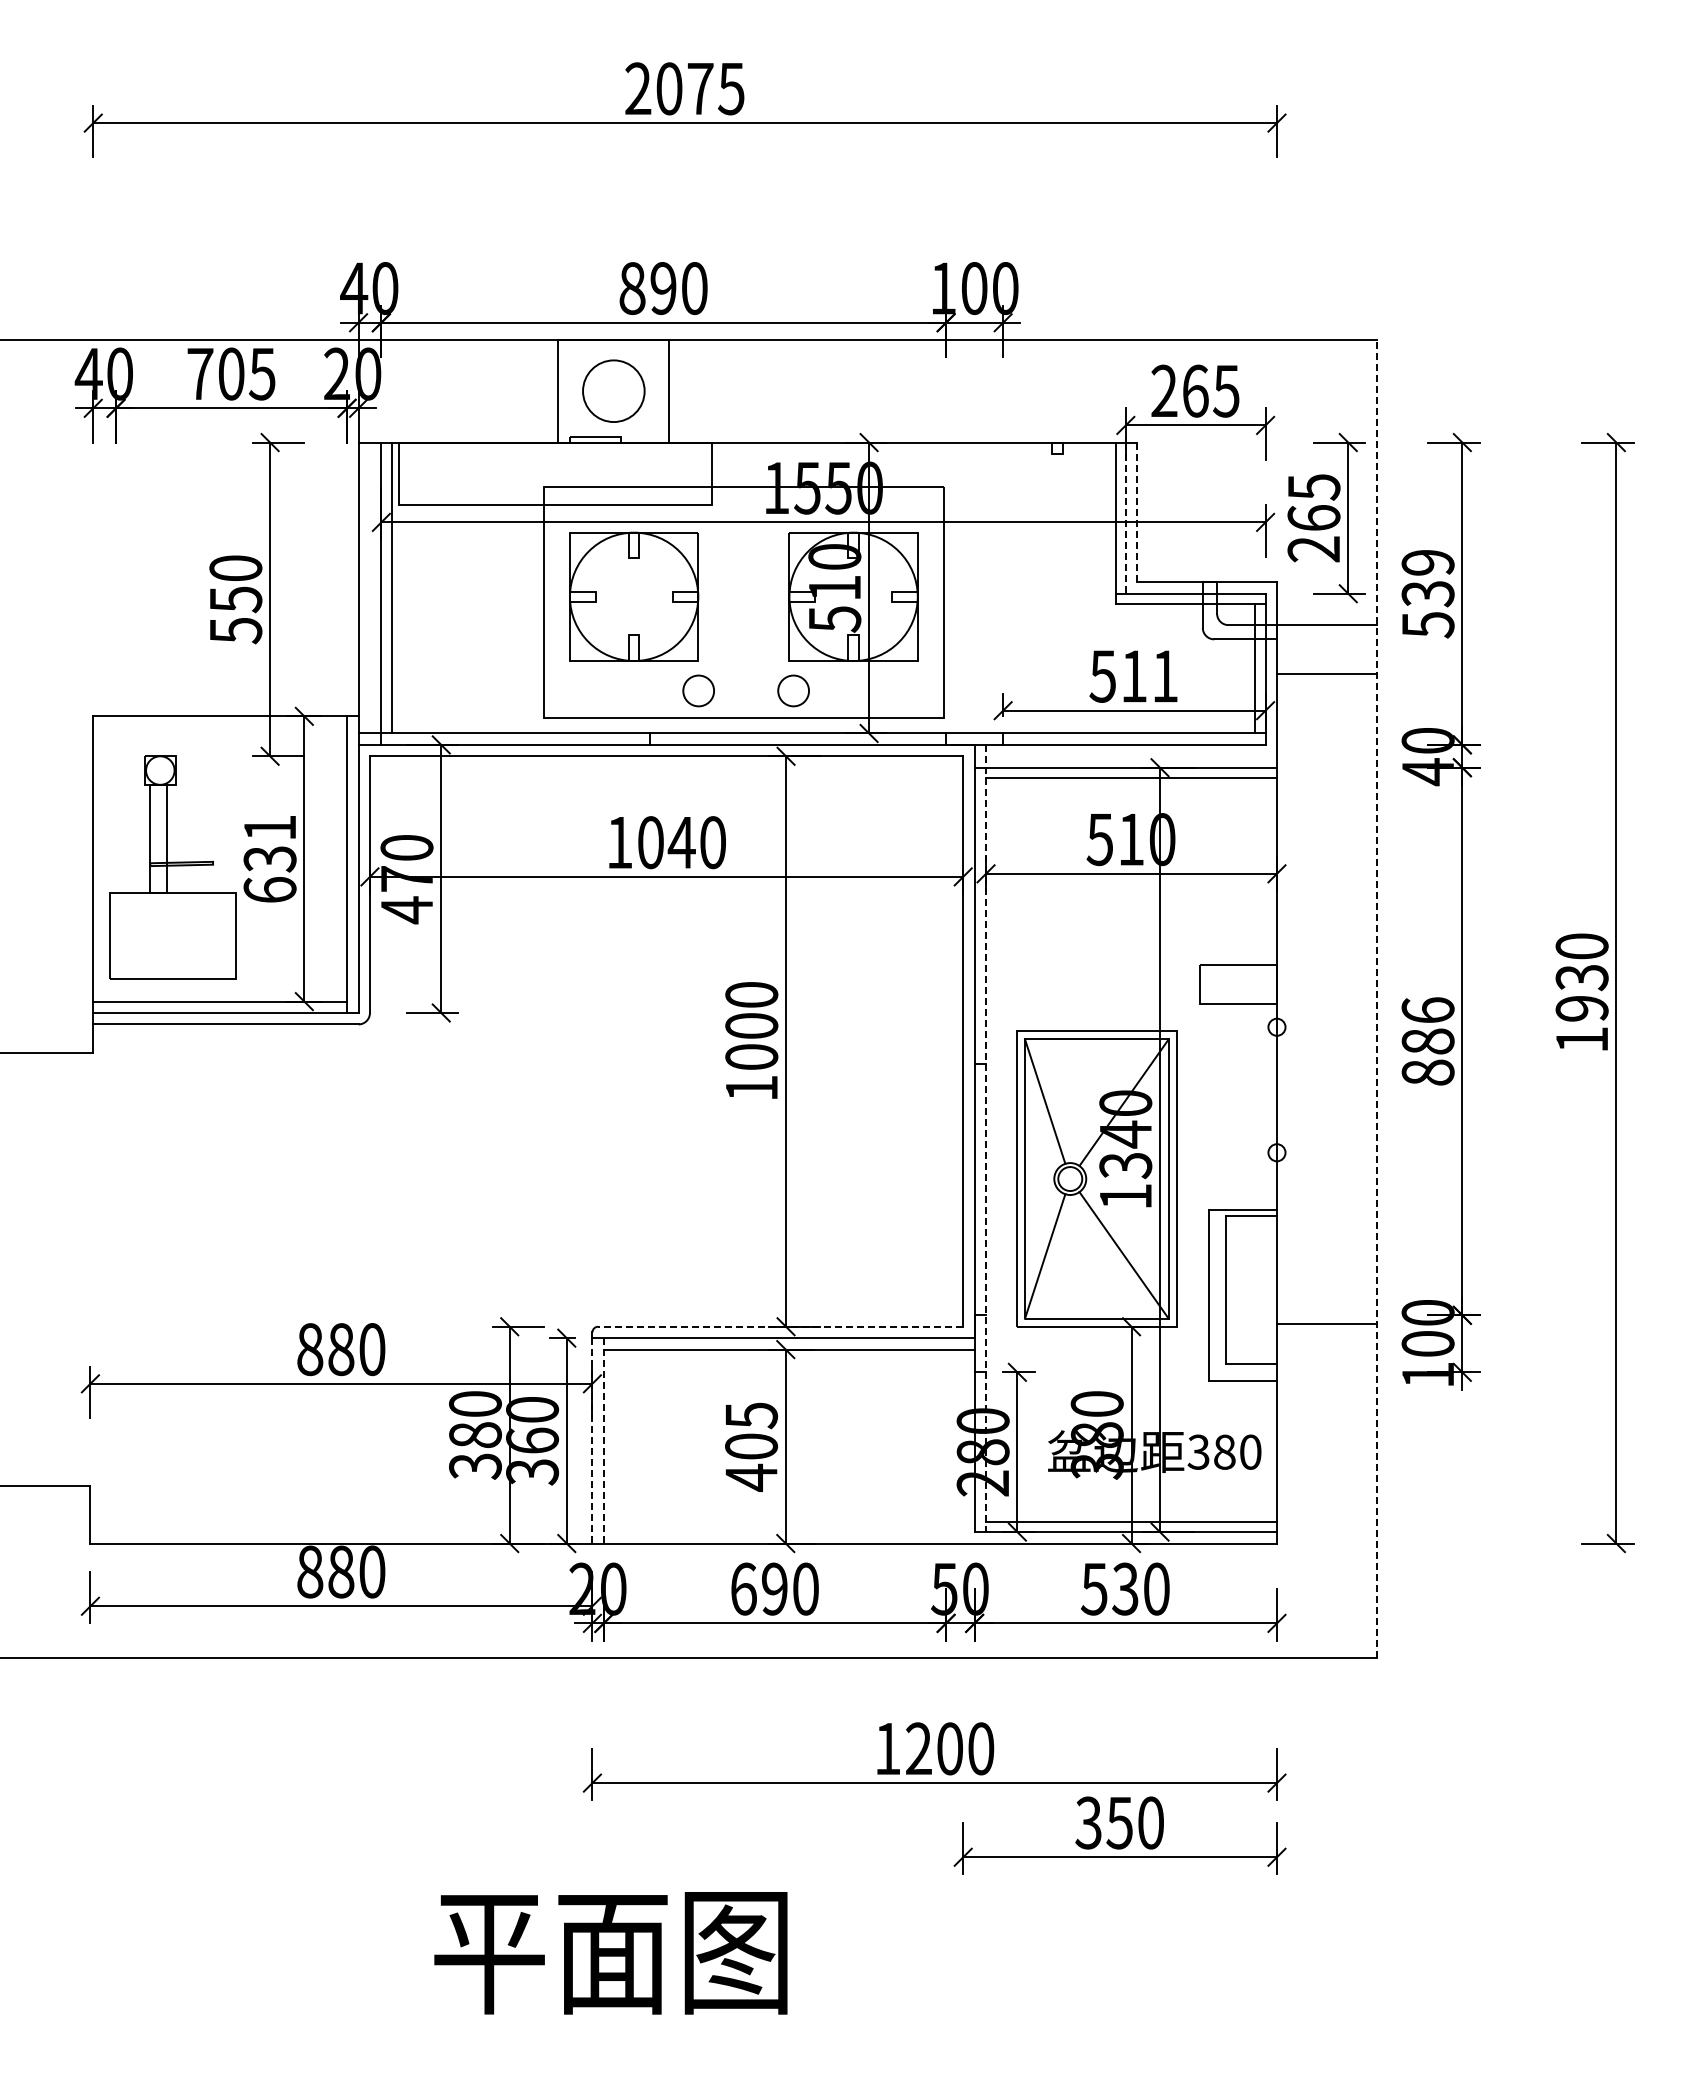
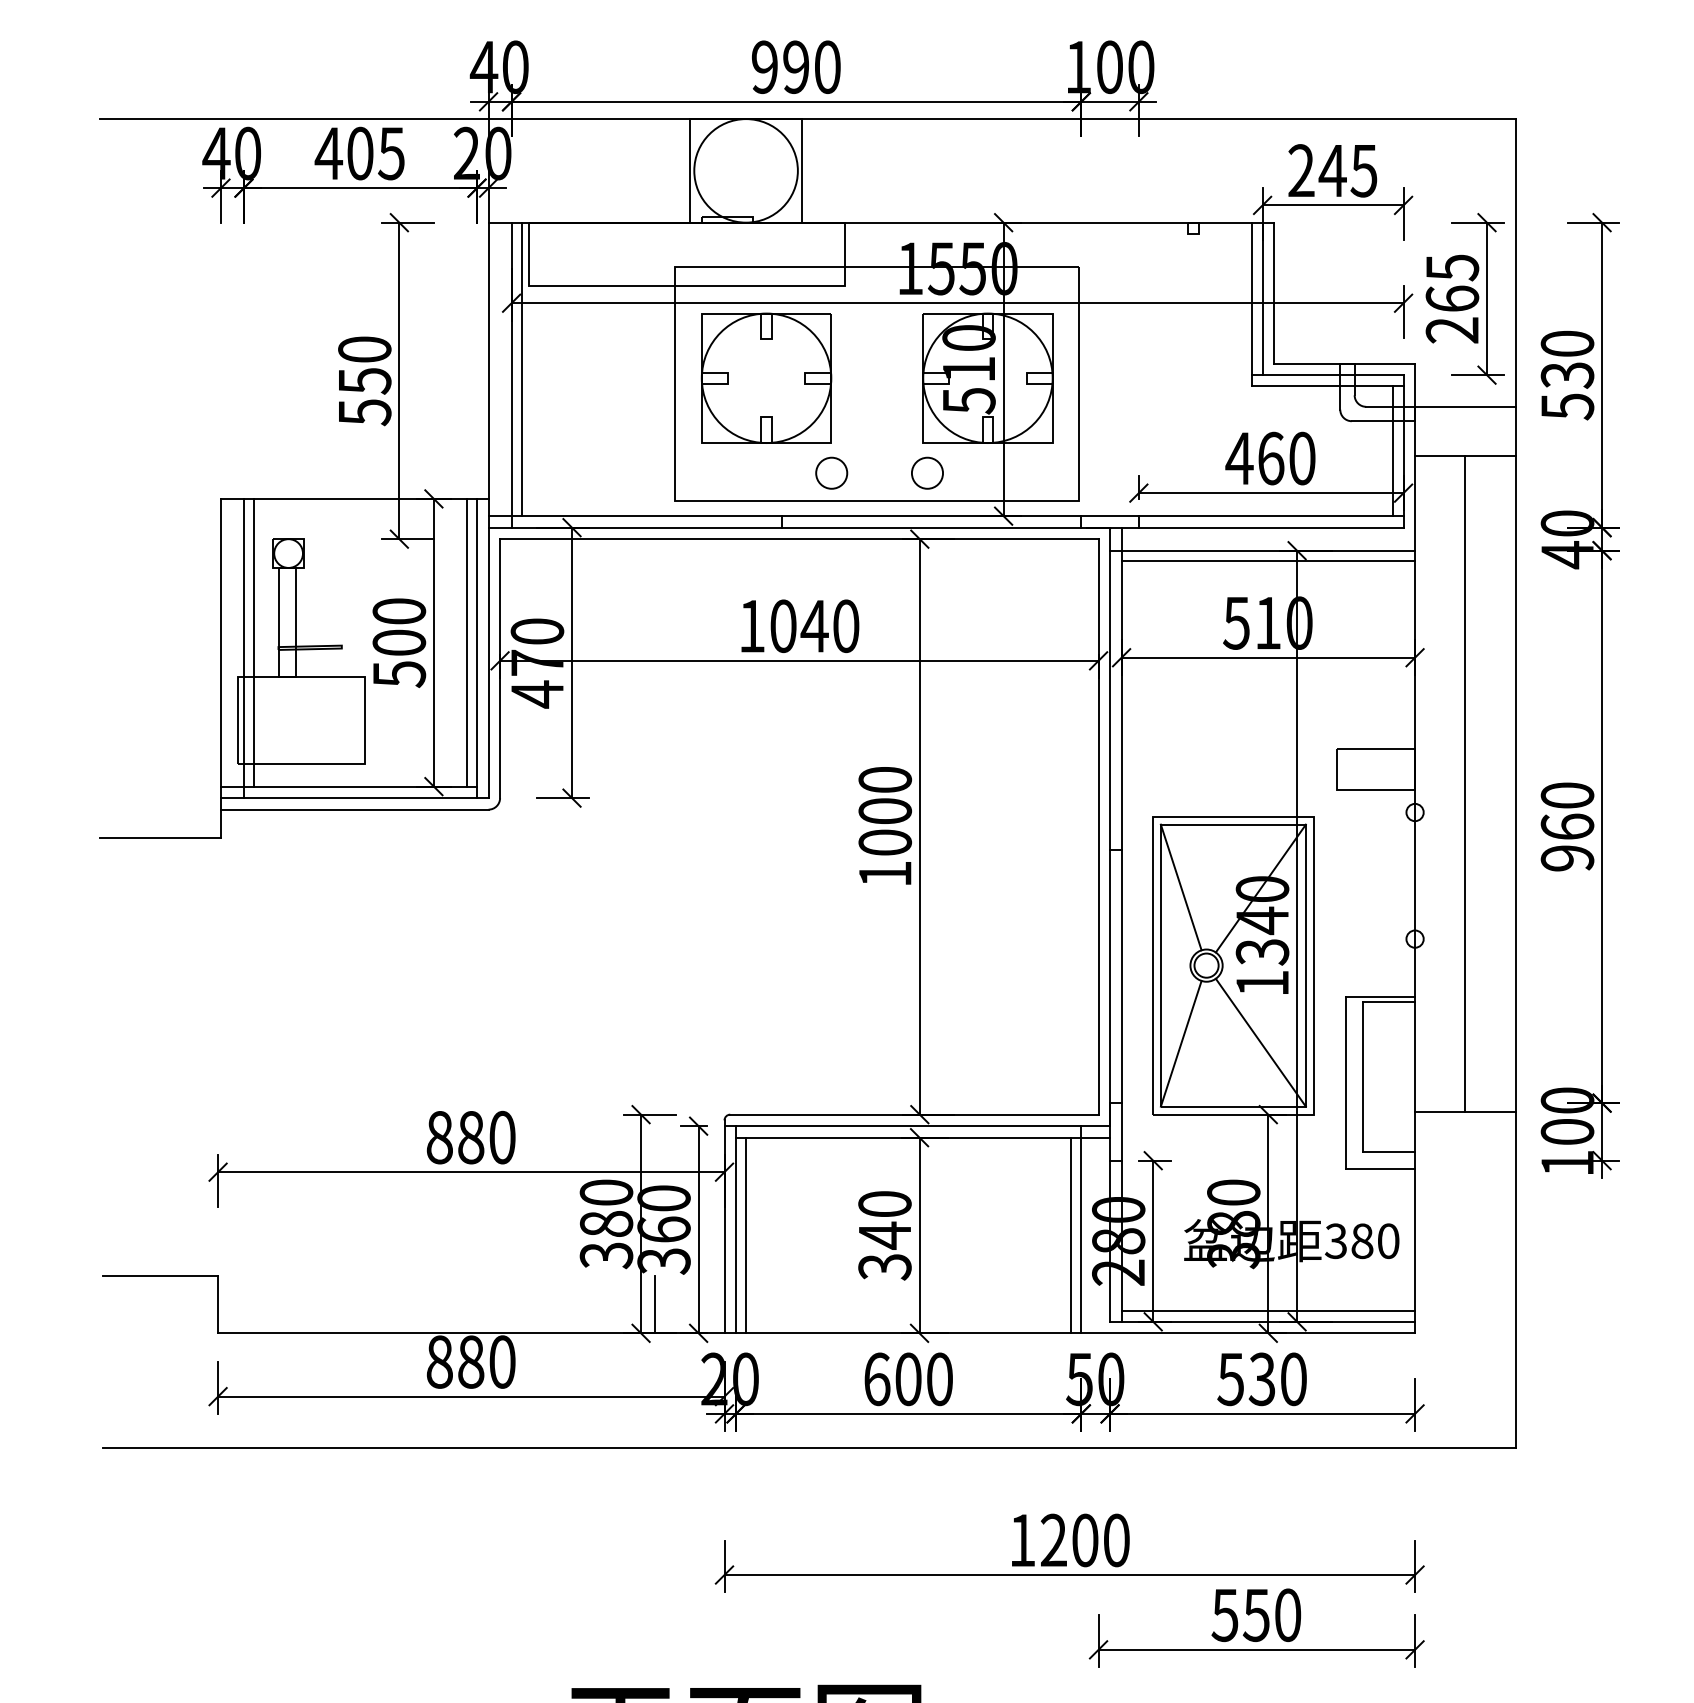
text: (632, 288) -> (764, 67), 890 -> 990
text: (200, 373) -> (329, 153), 705 -> 405
circle: (613, 390) -> (745, 170), size x1.67
text: (1195, 390) -> (1332, 170), 265 -> 245
line: (1137, 512) -> (1274, 293), dashed -> solid
line: (1125, 518) -> (1262, 299), dashed -> solid
text: (1427, 562) -> (1566, 343), 539 -> 530
text: (1133, 675) -> (1270, 457), 511 -> 460
line: (126, 858) -> (254, 642), added
line: (336, 858) -> (466, 642), added
text: (269, 859) -> (398, 643), 631 -> 500
line: (116, 864) -> (244, 648), added
line: (1326, 998) -> (1465, 783), added
line: (1376, 998) -> (1515, 783), dashed -> solid
text: (1427, 1041) -> (1566, 826), 886 -> 960
line: (986, 1138) -> (1122, 924), dashed -> solid
line: (780, 1326) -> (914, 1114), dashed -> solid
line: (592, 1440) -> (724, 1229), dashed -> solid
line: (603, 1440) -> (735, 1229), dashed -> solid
line: (946, 1440) -> (1081, 1229), added
line: (614, 1446) -> (746, 1235), added
text: (751, 1446) -> (884, 1235), 405 -> 340
line: (935, 1446) -> (1070, 1235), added
line: (523, 1514) -> (654, 1304), added
text: (774, 1588) -> (908, 1378), 690 -> 600
text: (1088, 1822) -> (1224, 1614), 350 -> 550

